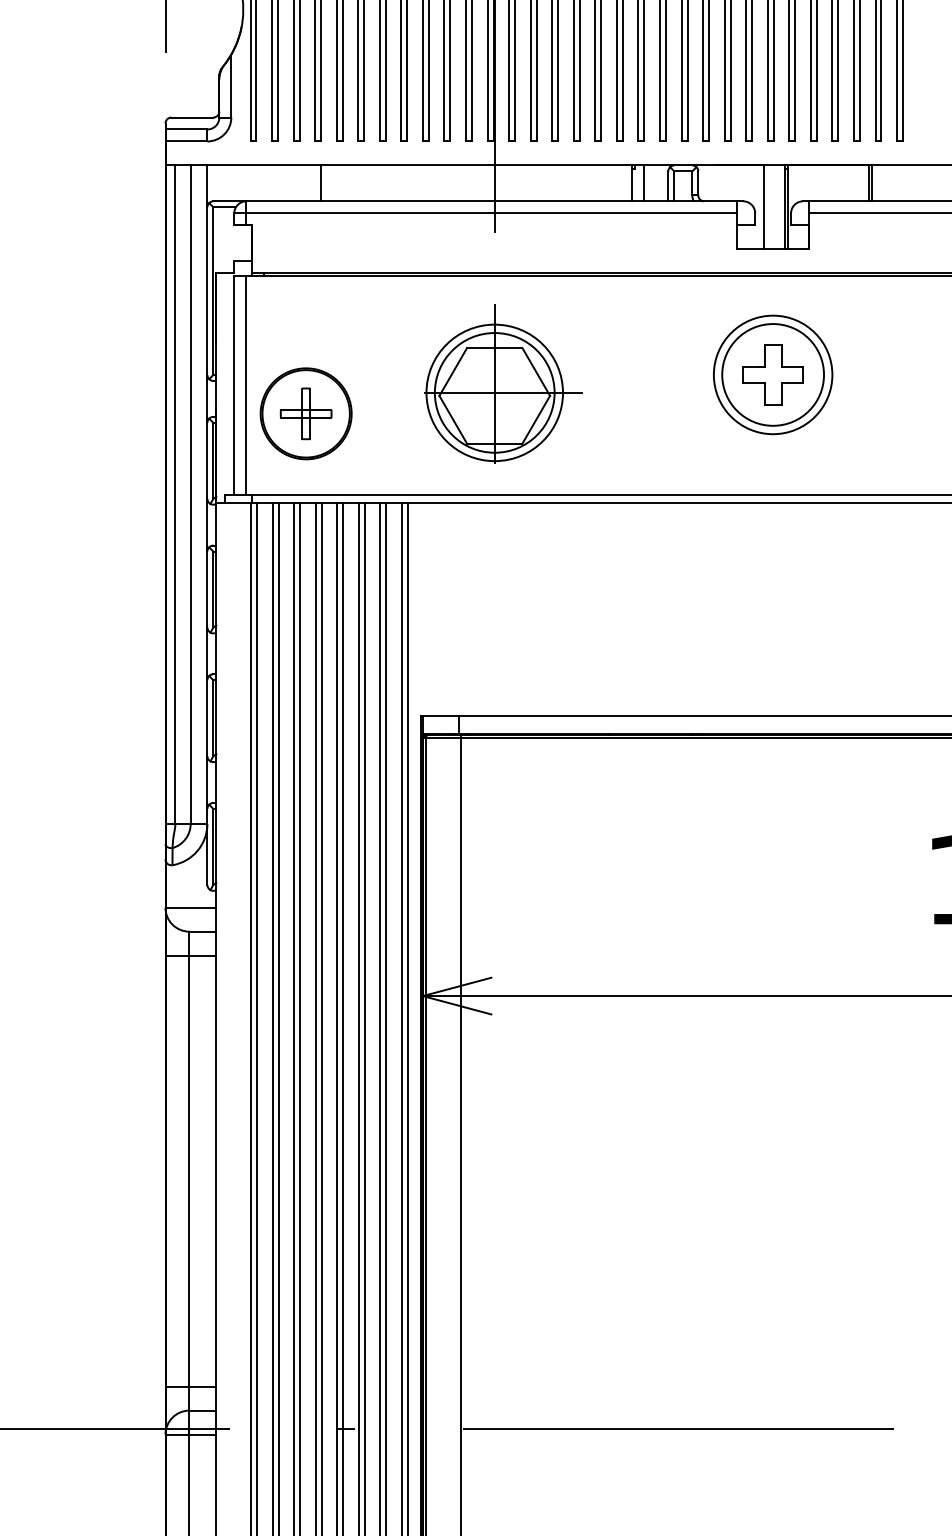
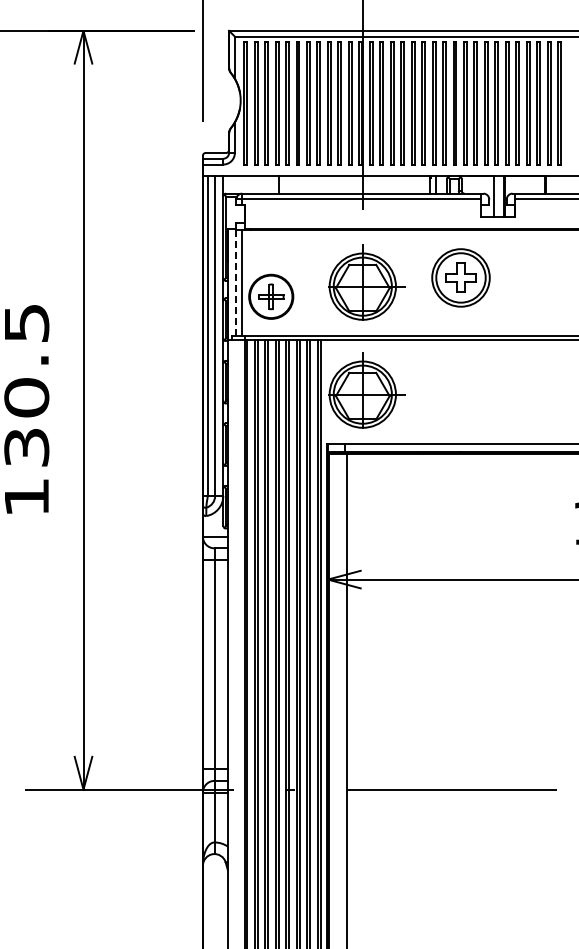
part: (772, 373) -> (460, 277), moved
line: (234, 386) -> (236, 283), solid -> dashed
part: (502, 606) -> (366, 390), added

